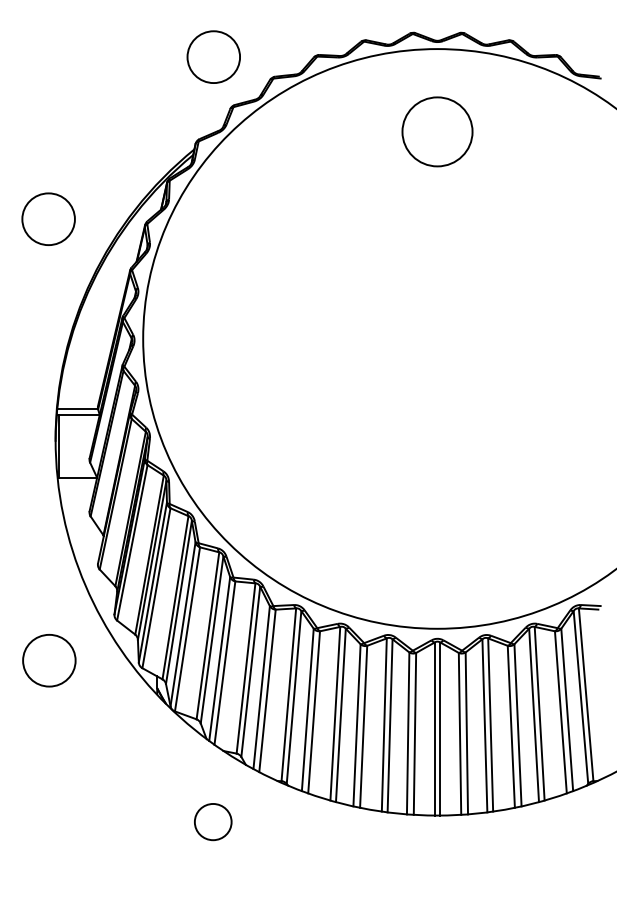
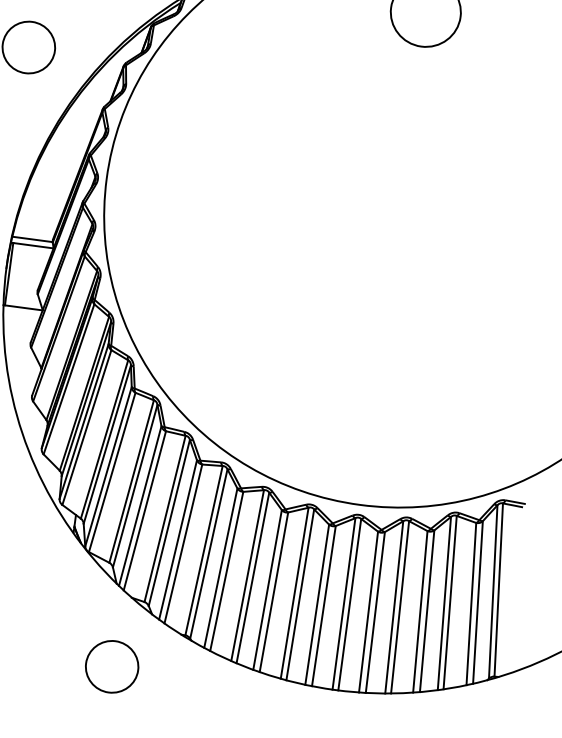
part: (213, 821) -> (112, 666), size x1.43

